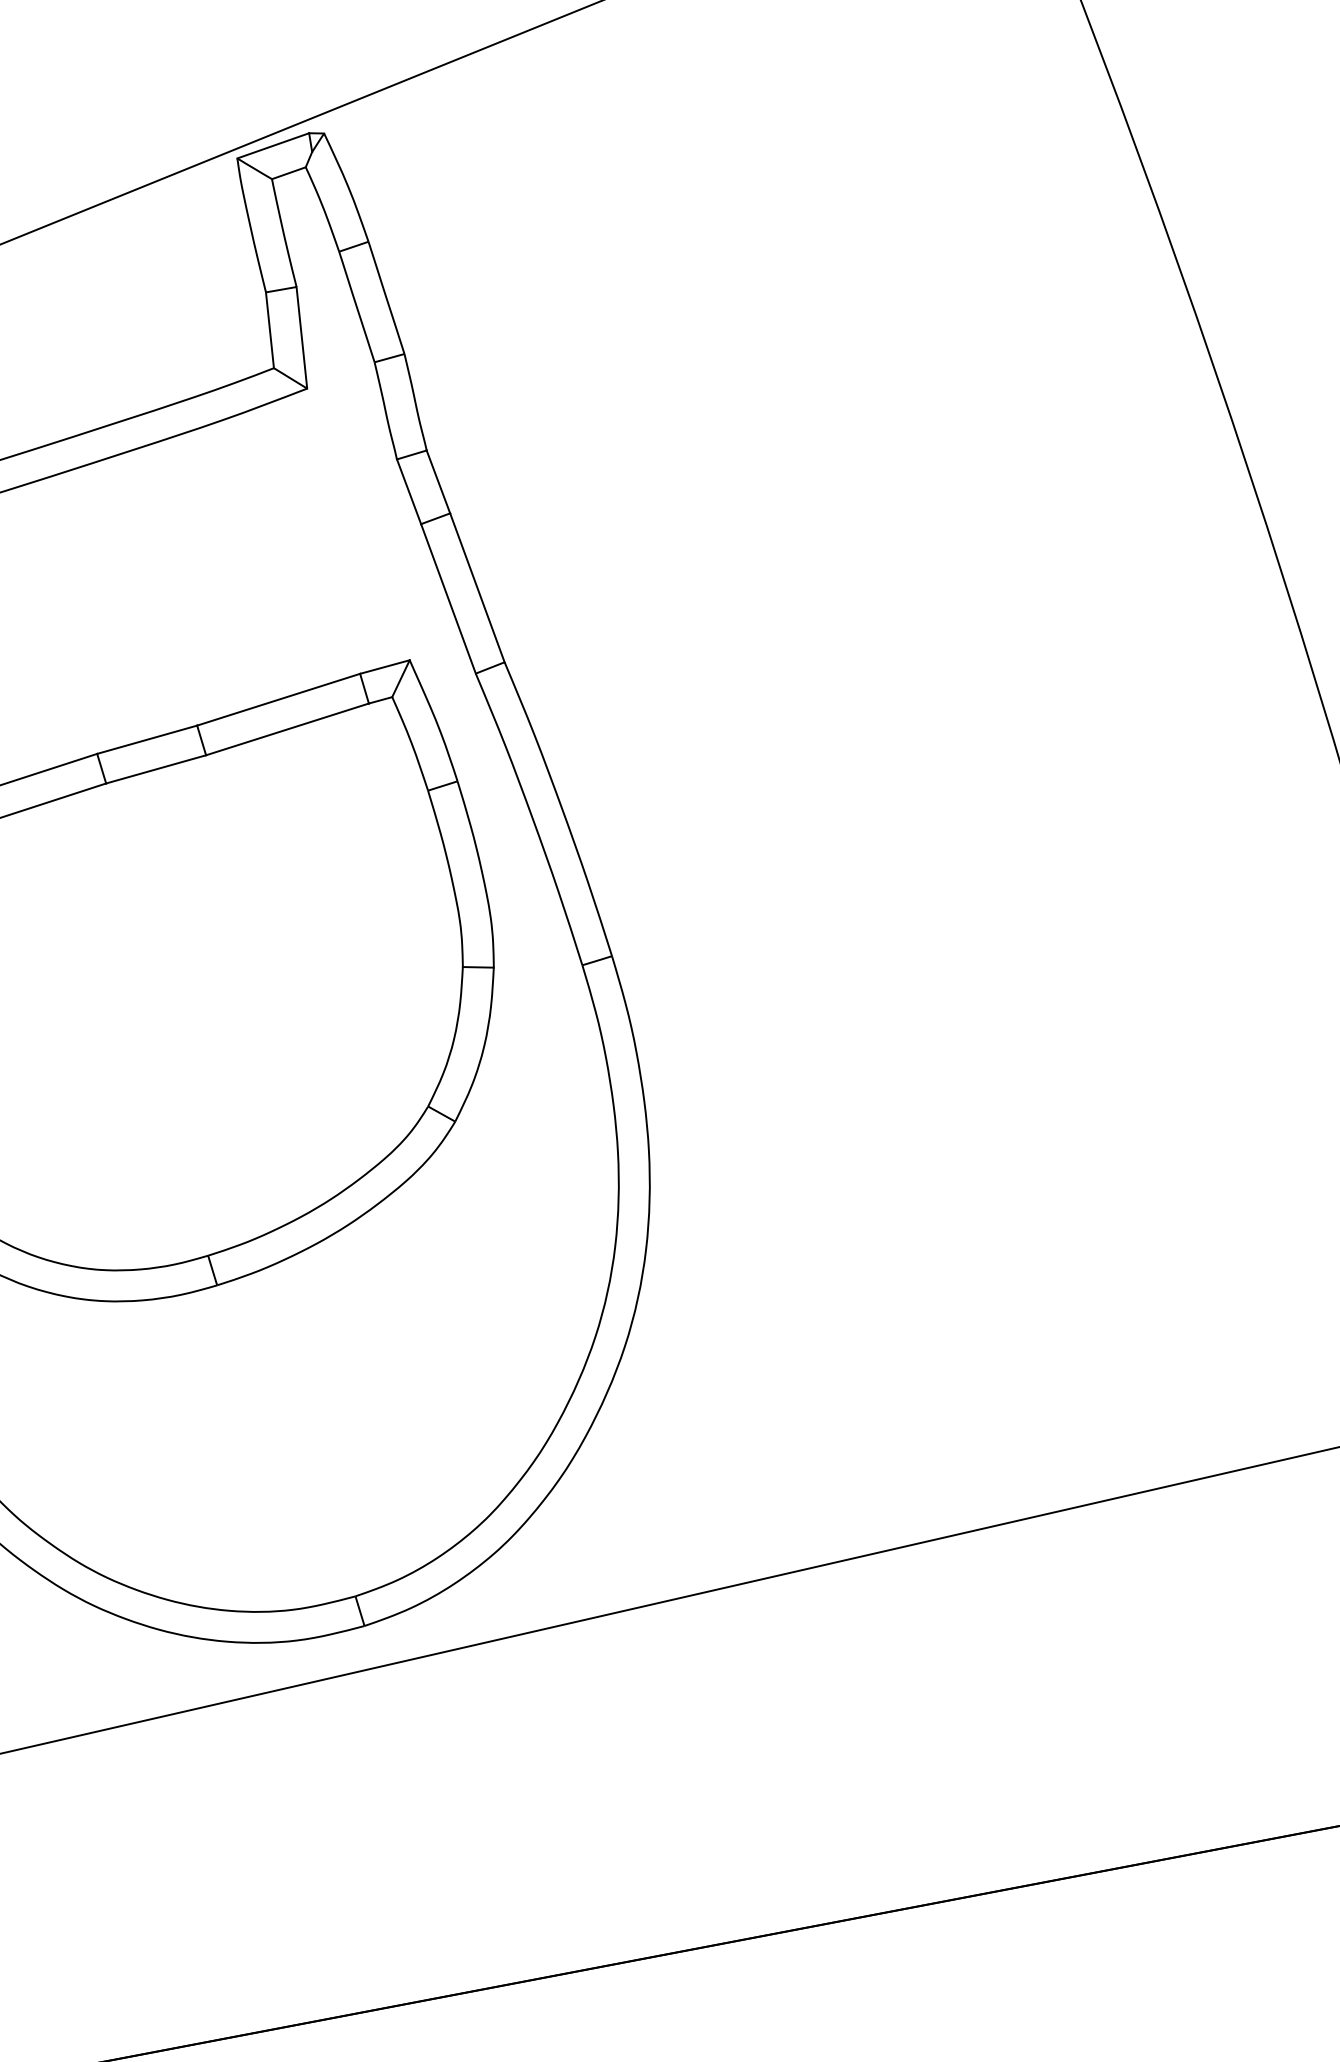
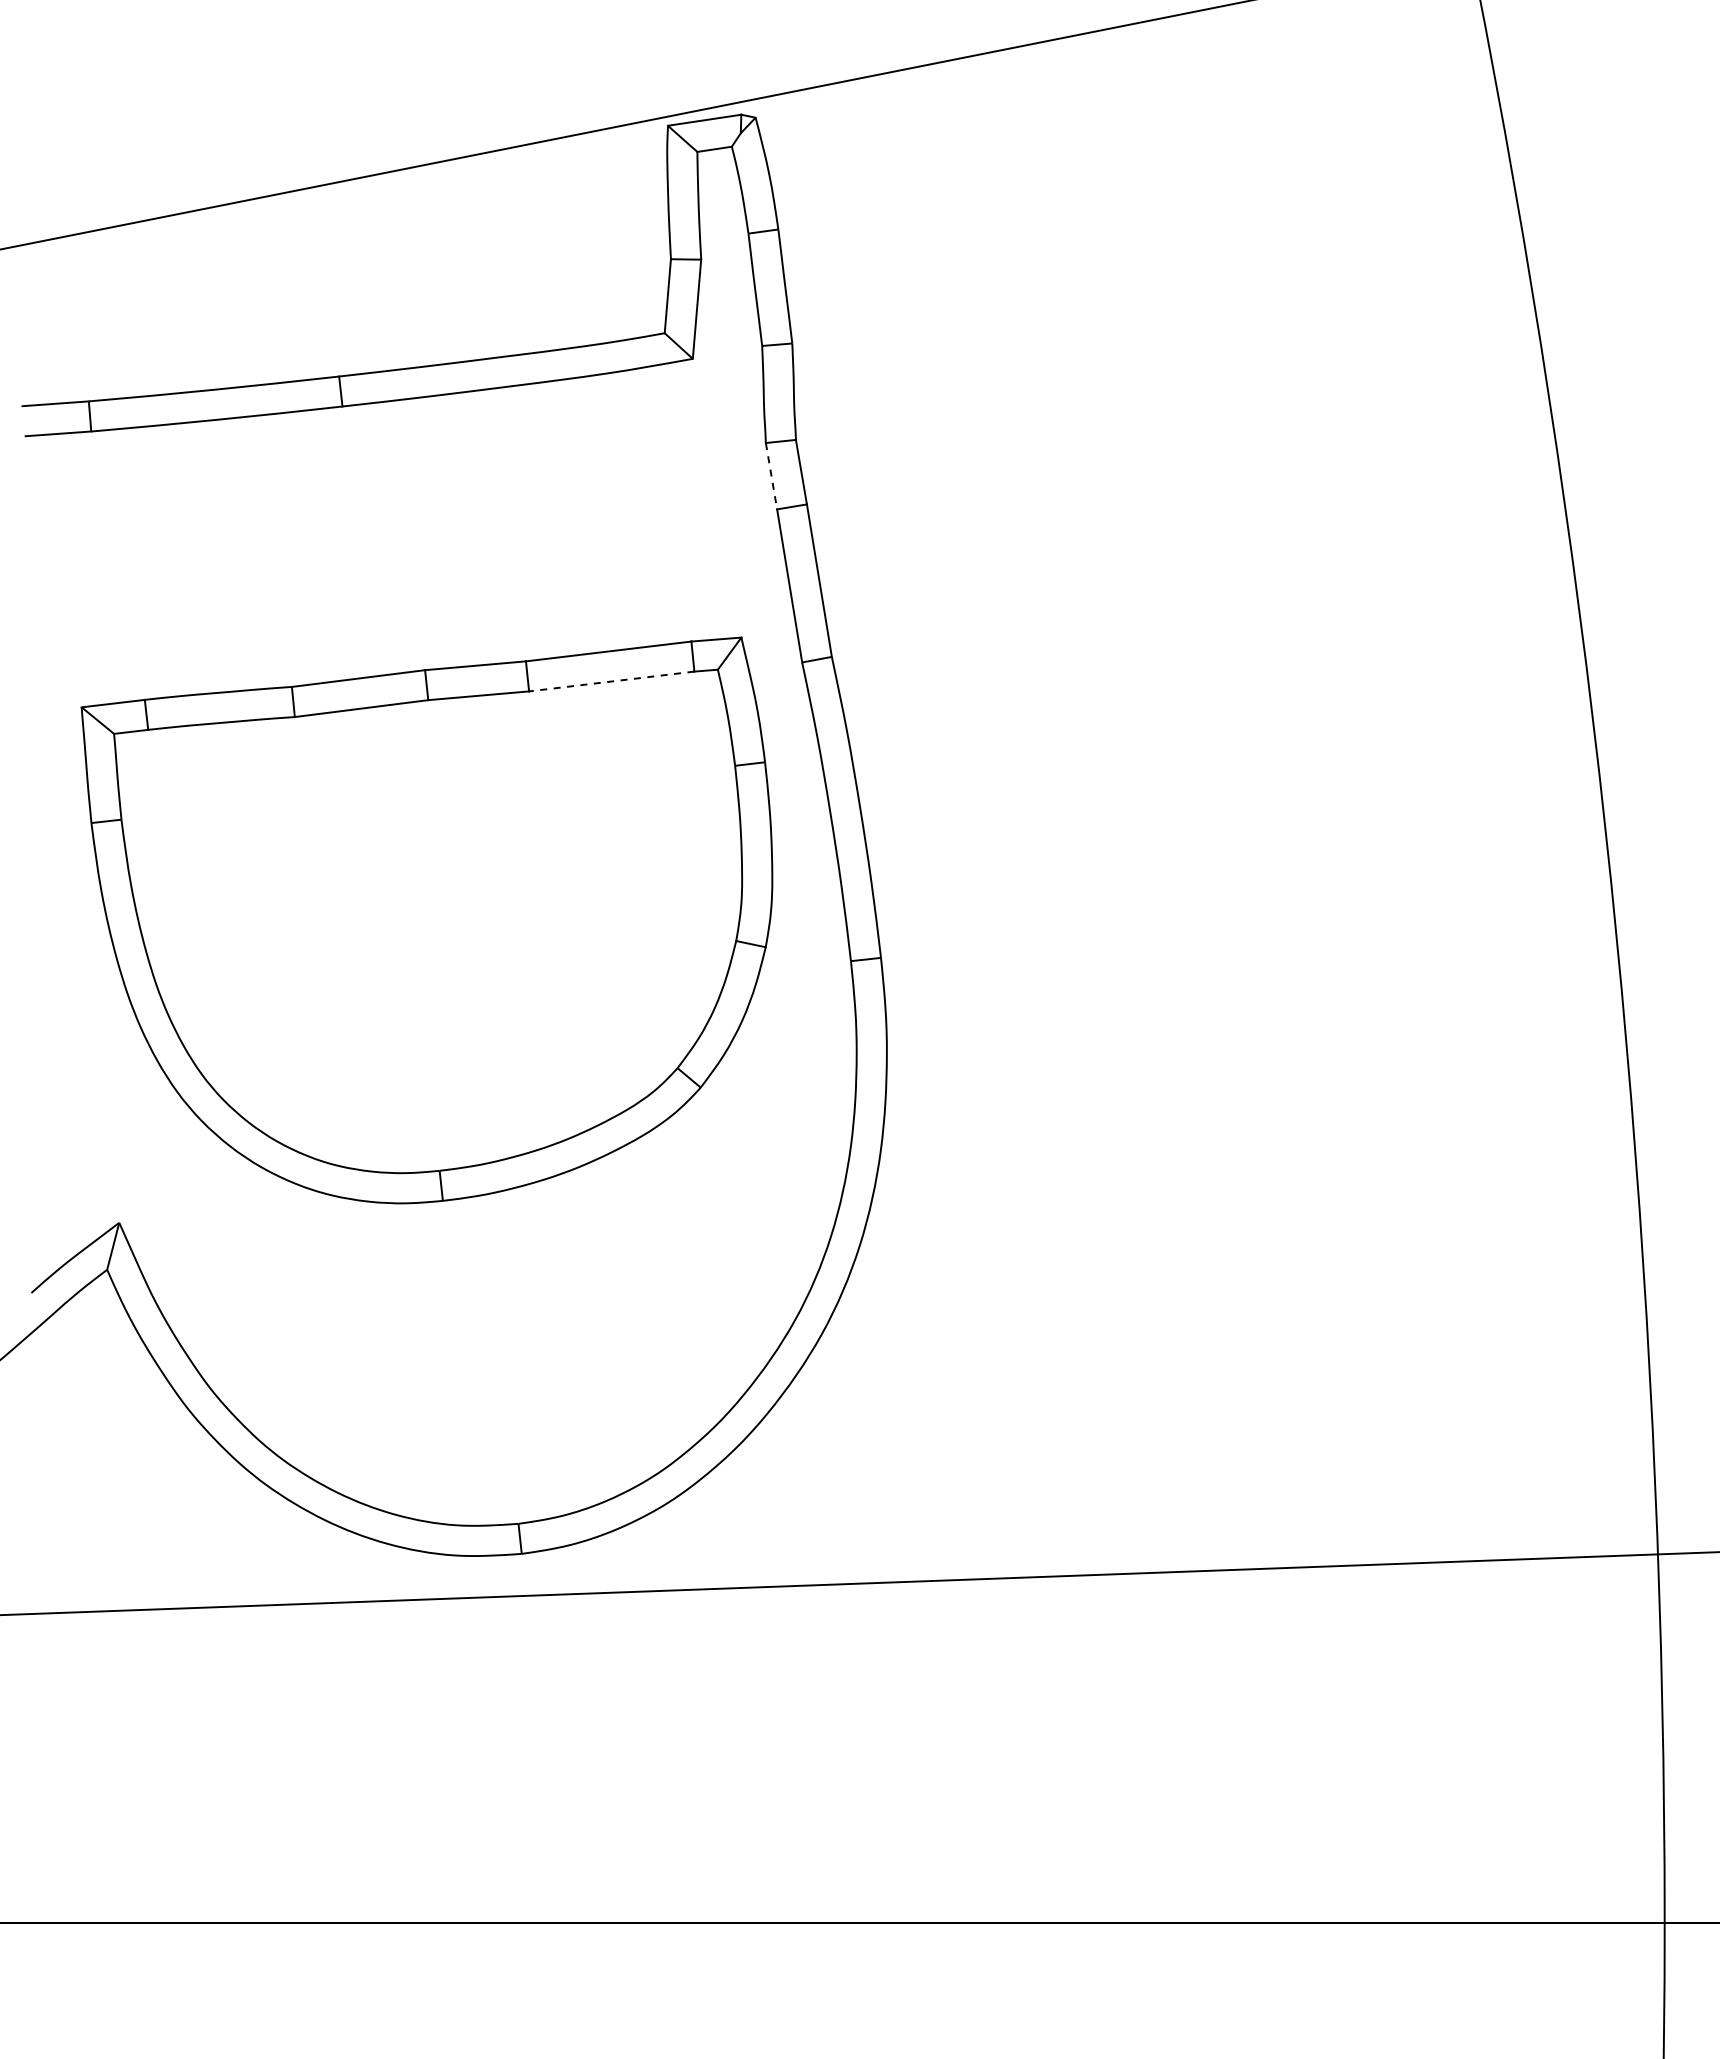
line: (409, 492) -> (771, 476), solid -> dashed
line: (287, 729) -> (611, 681), solid -> dashed

